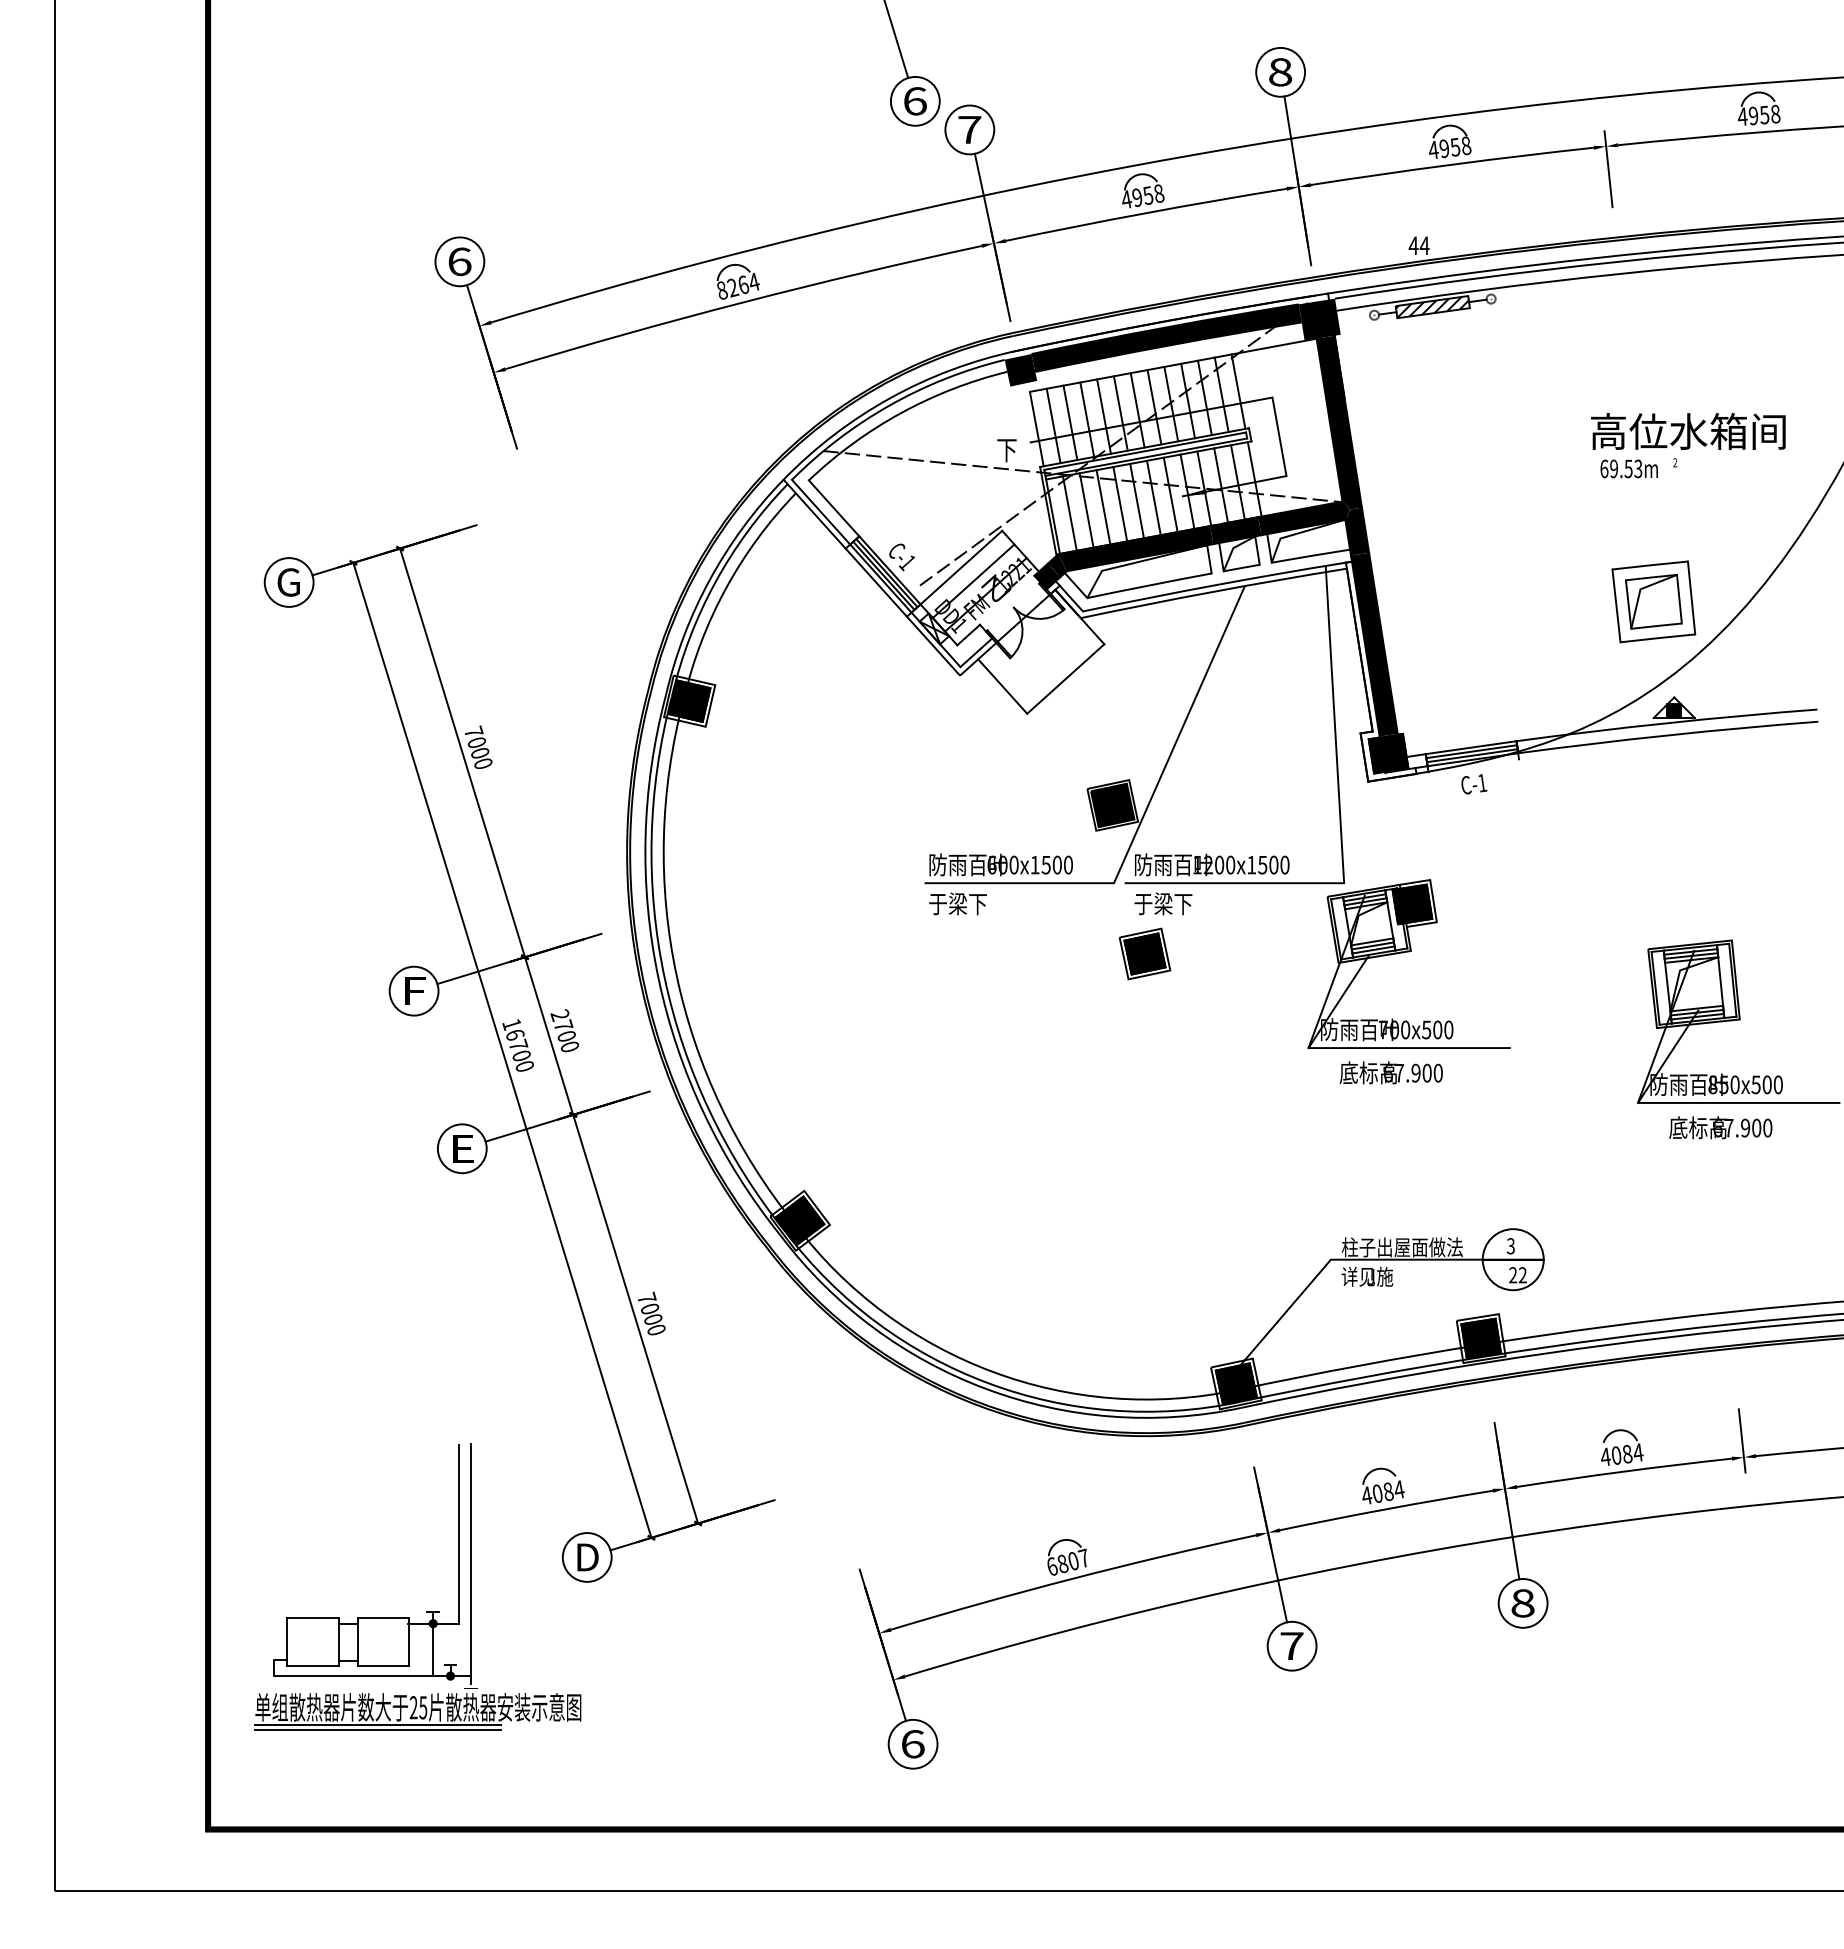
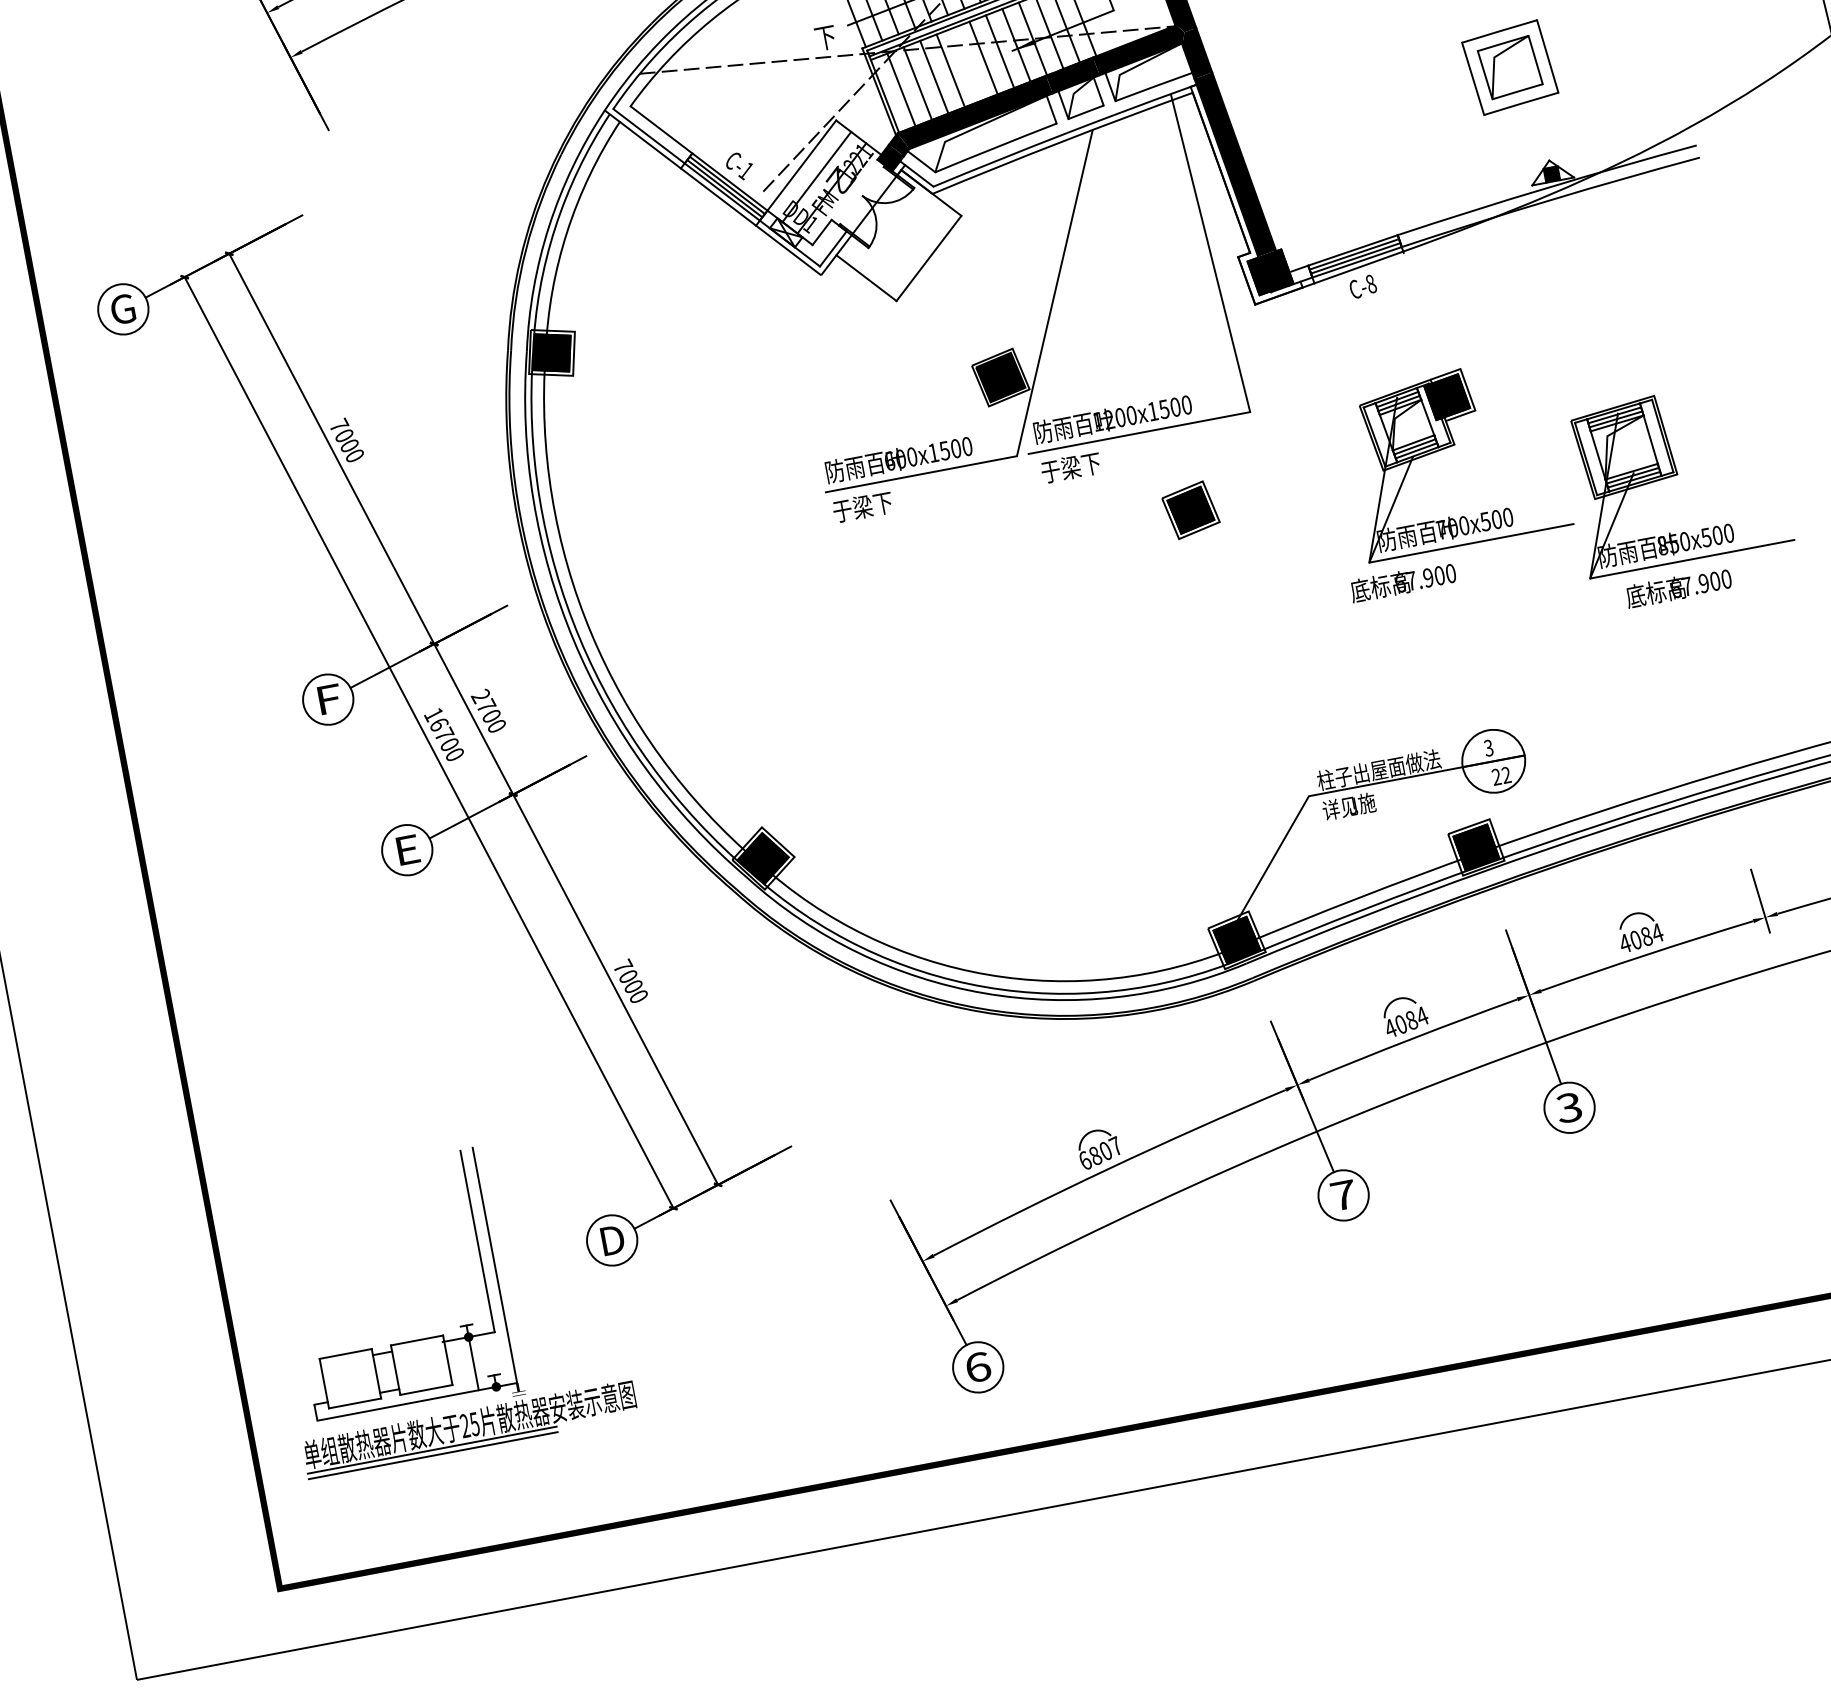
line: (1136, 500) -> (966, 63), removed
text: (1482, 782) -> (1371, 283), C-1 -> C-8
part: (1408, 952) -> (1452, 446), moved
part: (1144, 953) -> (1190, 509), moved
text: (1390, 1072) -> (1402, 582), moved
text: (1522, 1603) -> (1568, 1108), 8 -> 3

